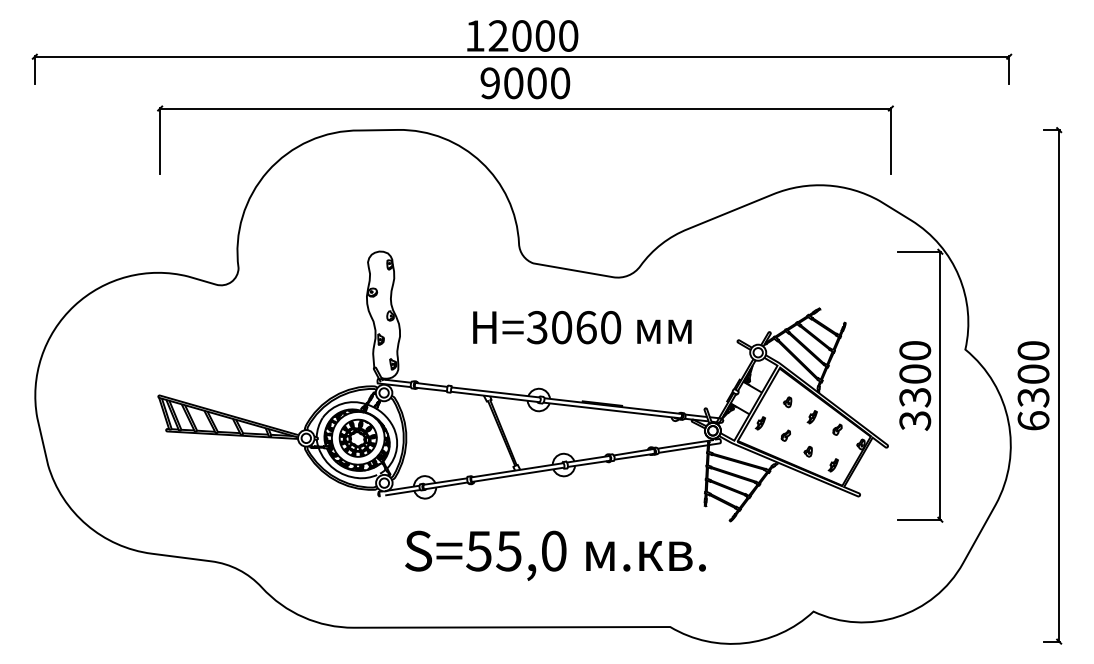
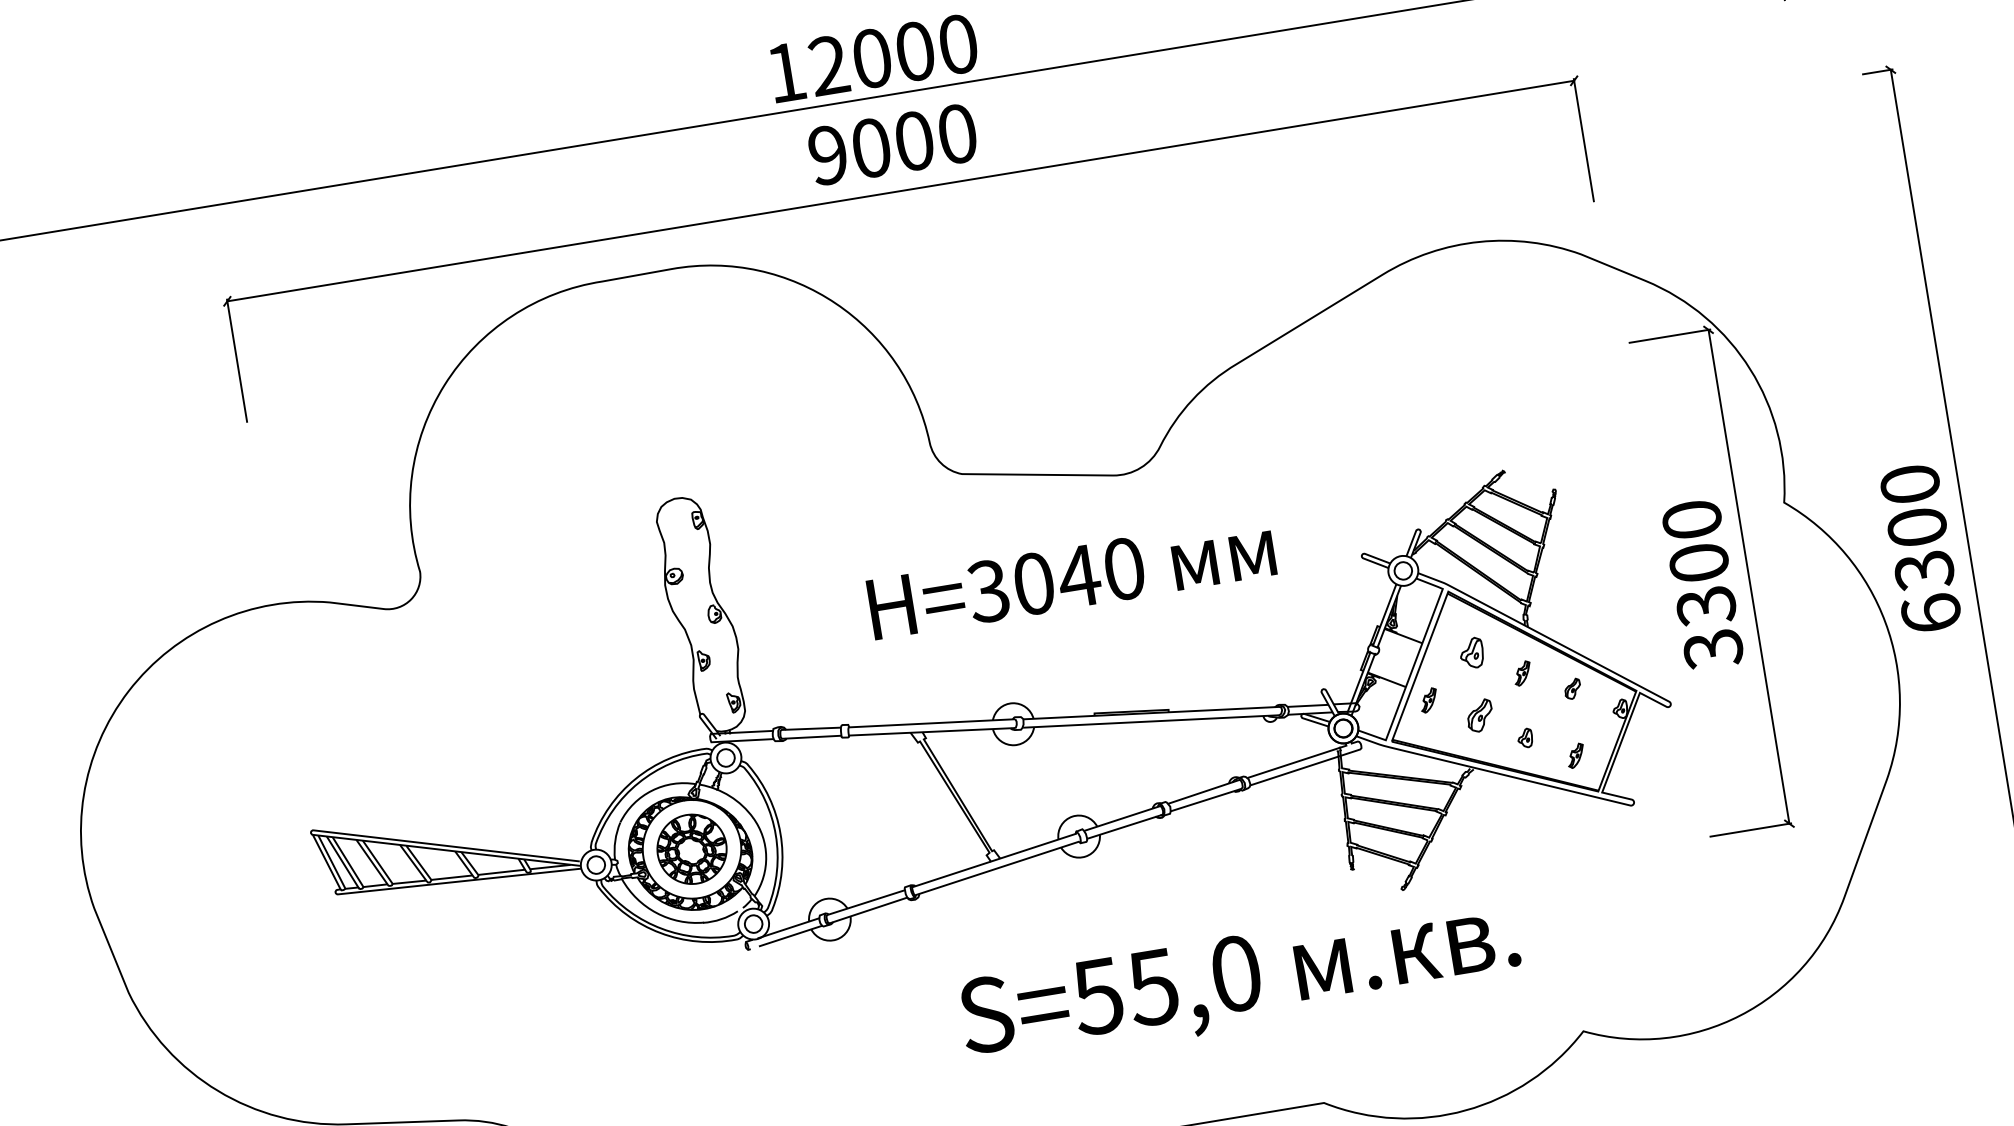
text: (586, 327) -> (1079, 576), H=3060 -> H=3040
part: (787, 402) -> (1472, 653), size x1.6
part: (785, 435) -> (1478, 715), size x1.6
text: (555, 555) -> (1240, 981), moved

